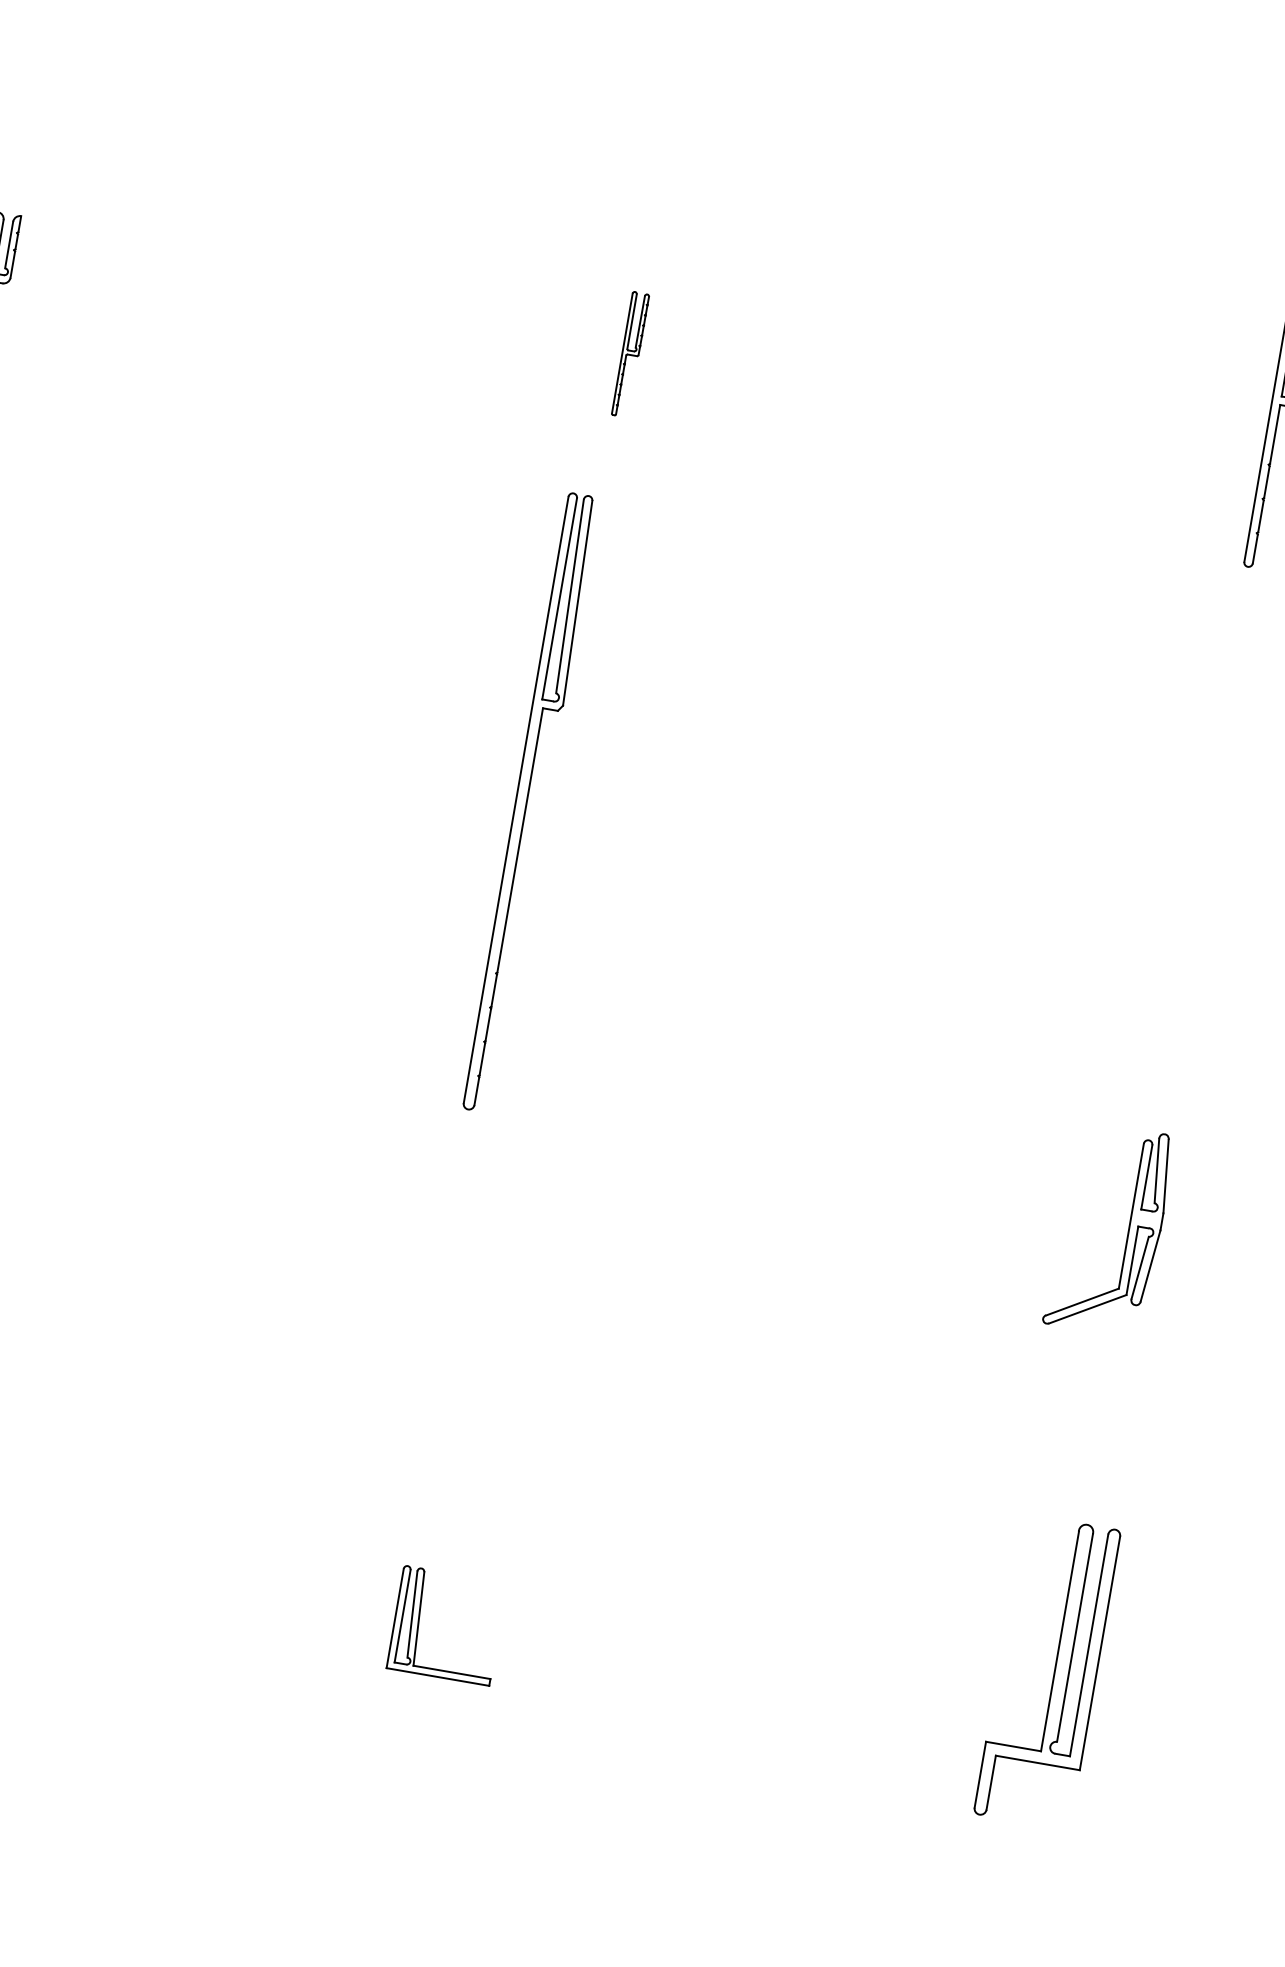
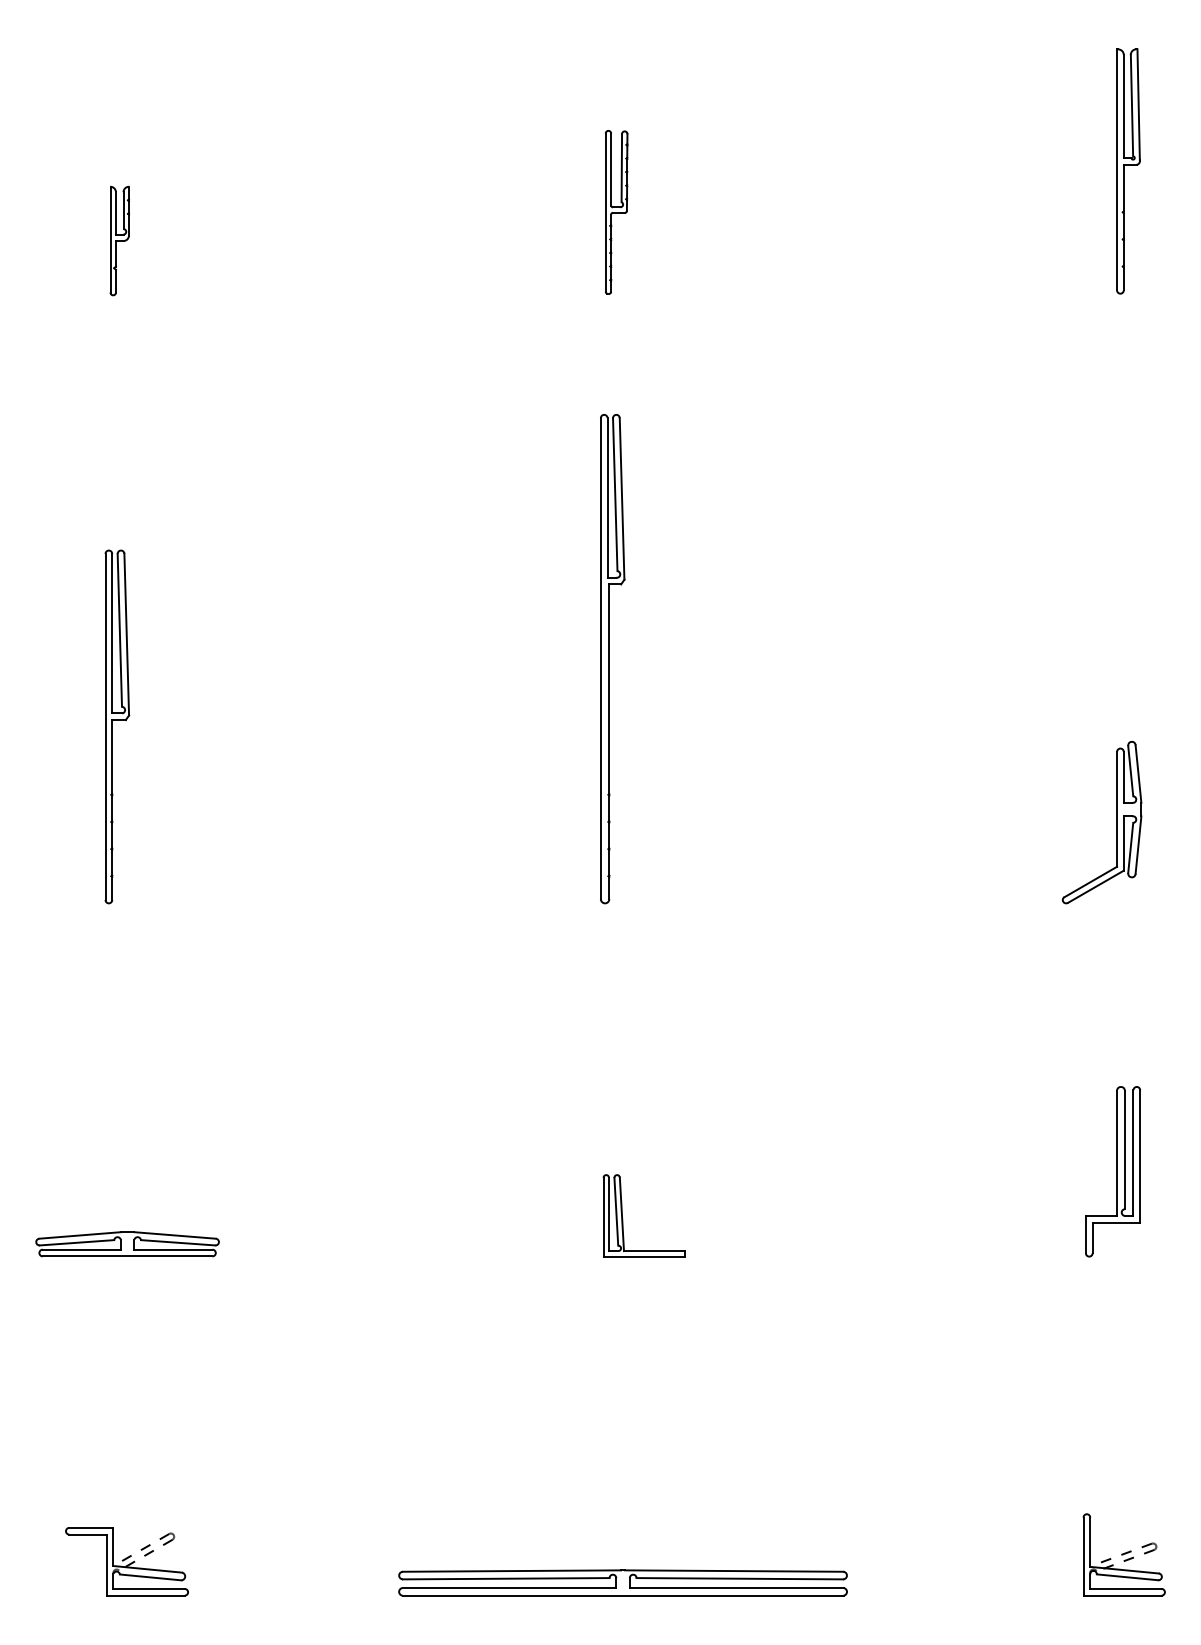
part: (630, 354) -> (616, 212), size x1.67
part: (530, 803) -> (612, 659), moved
part: (1046, 1671) -> (1112, 1171), size x0.71

